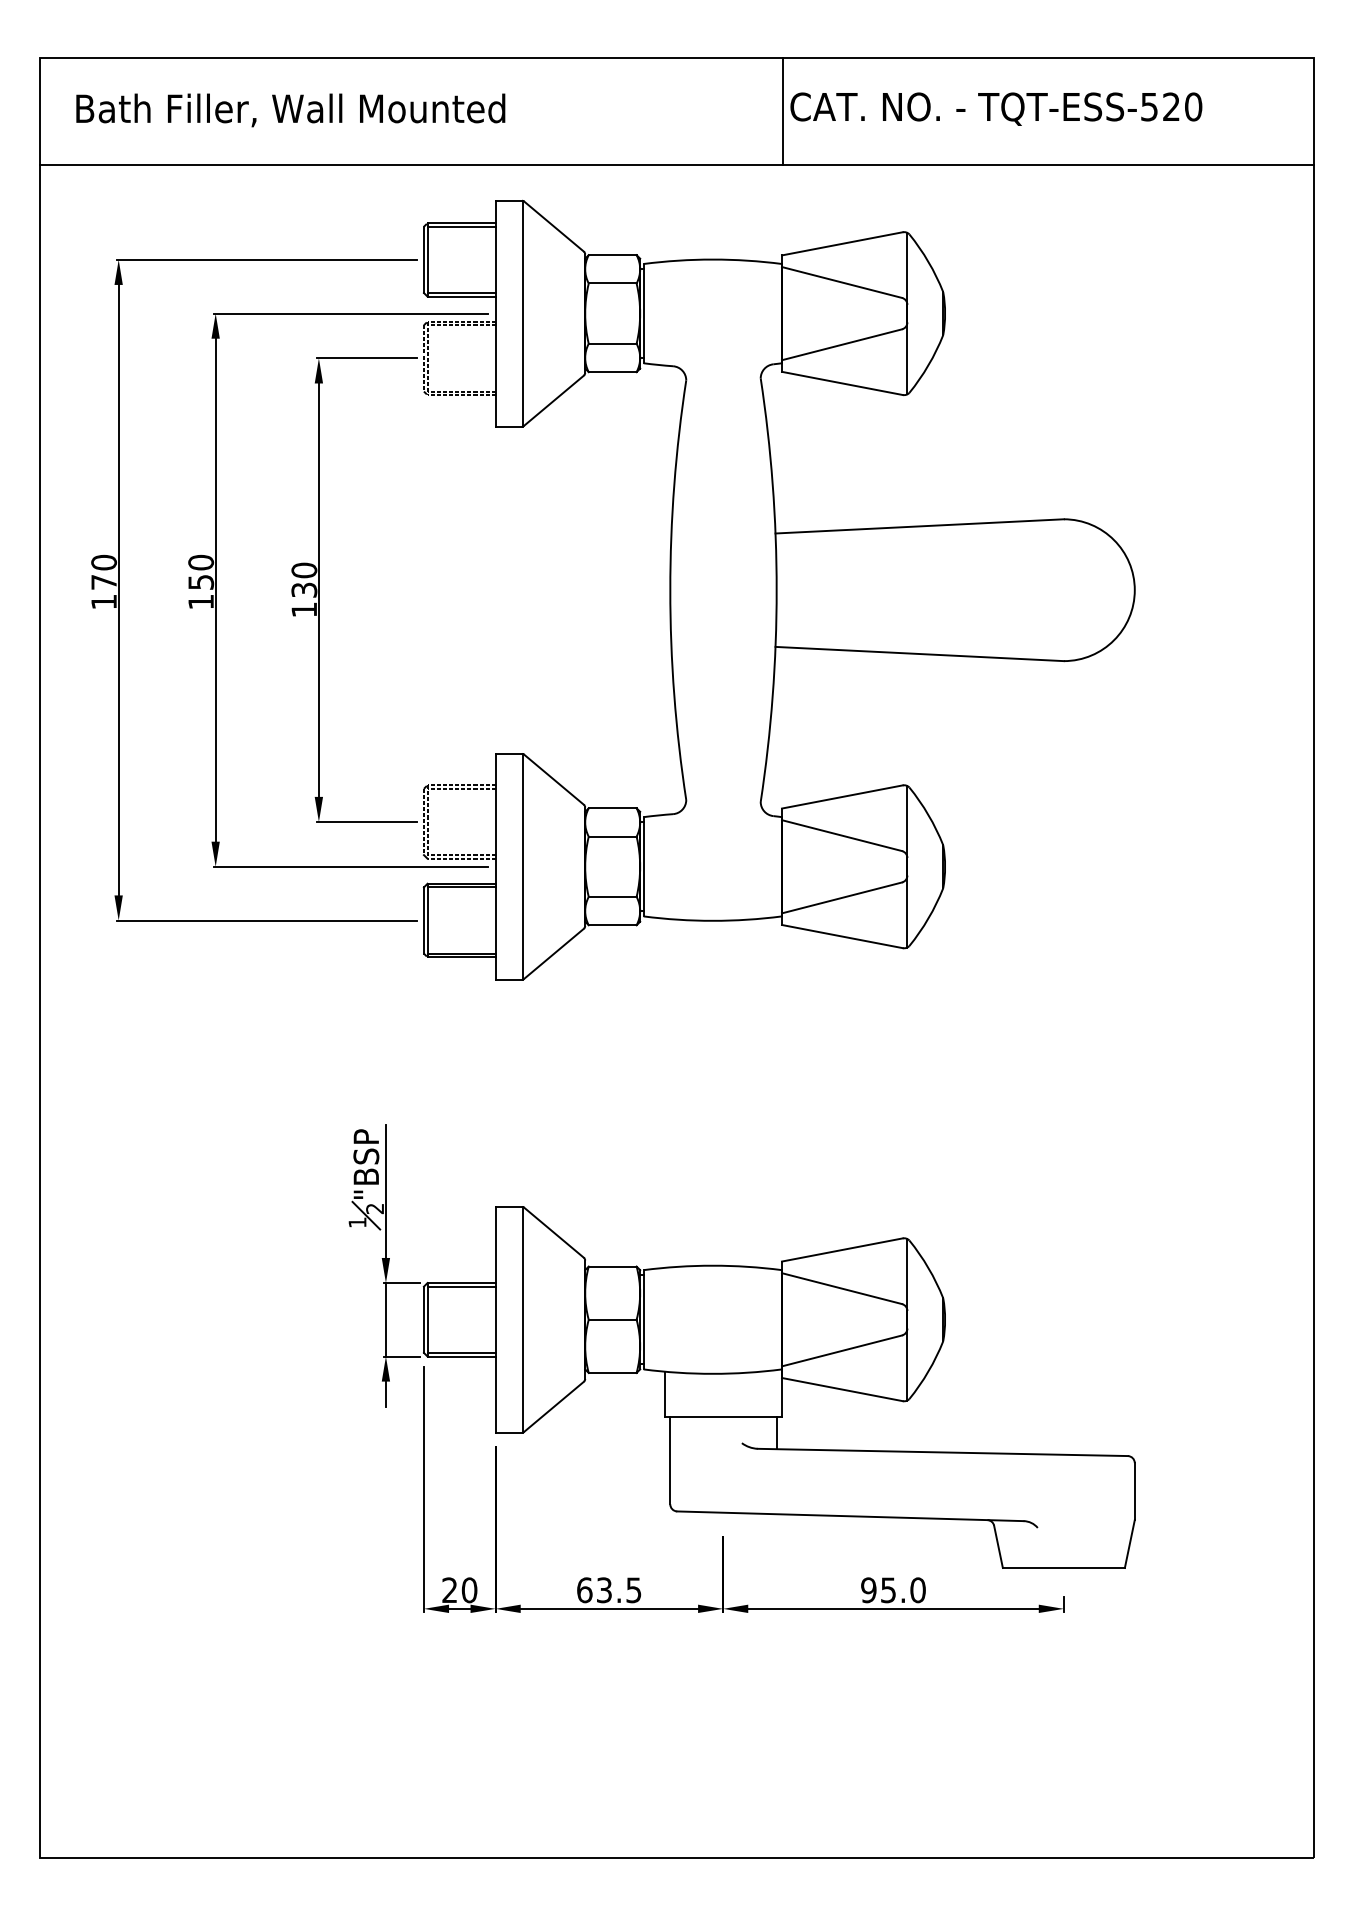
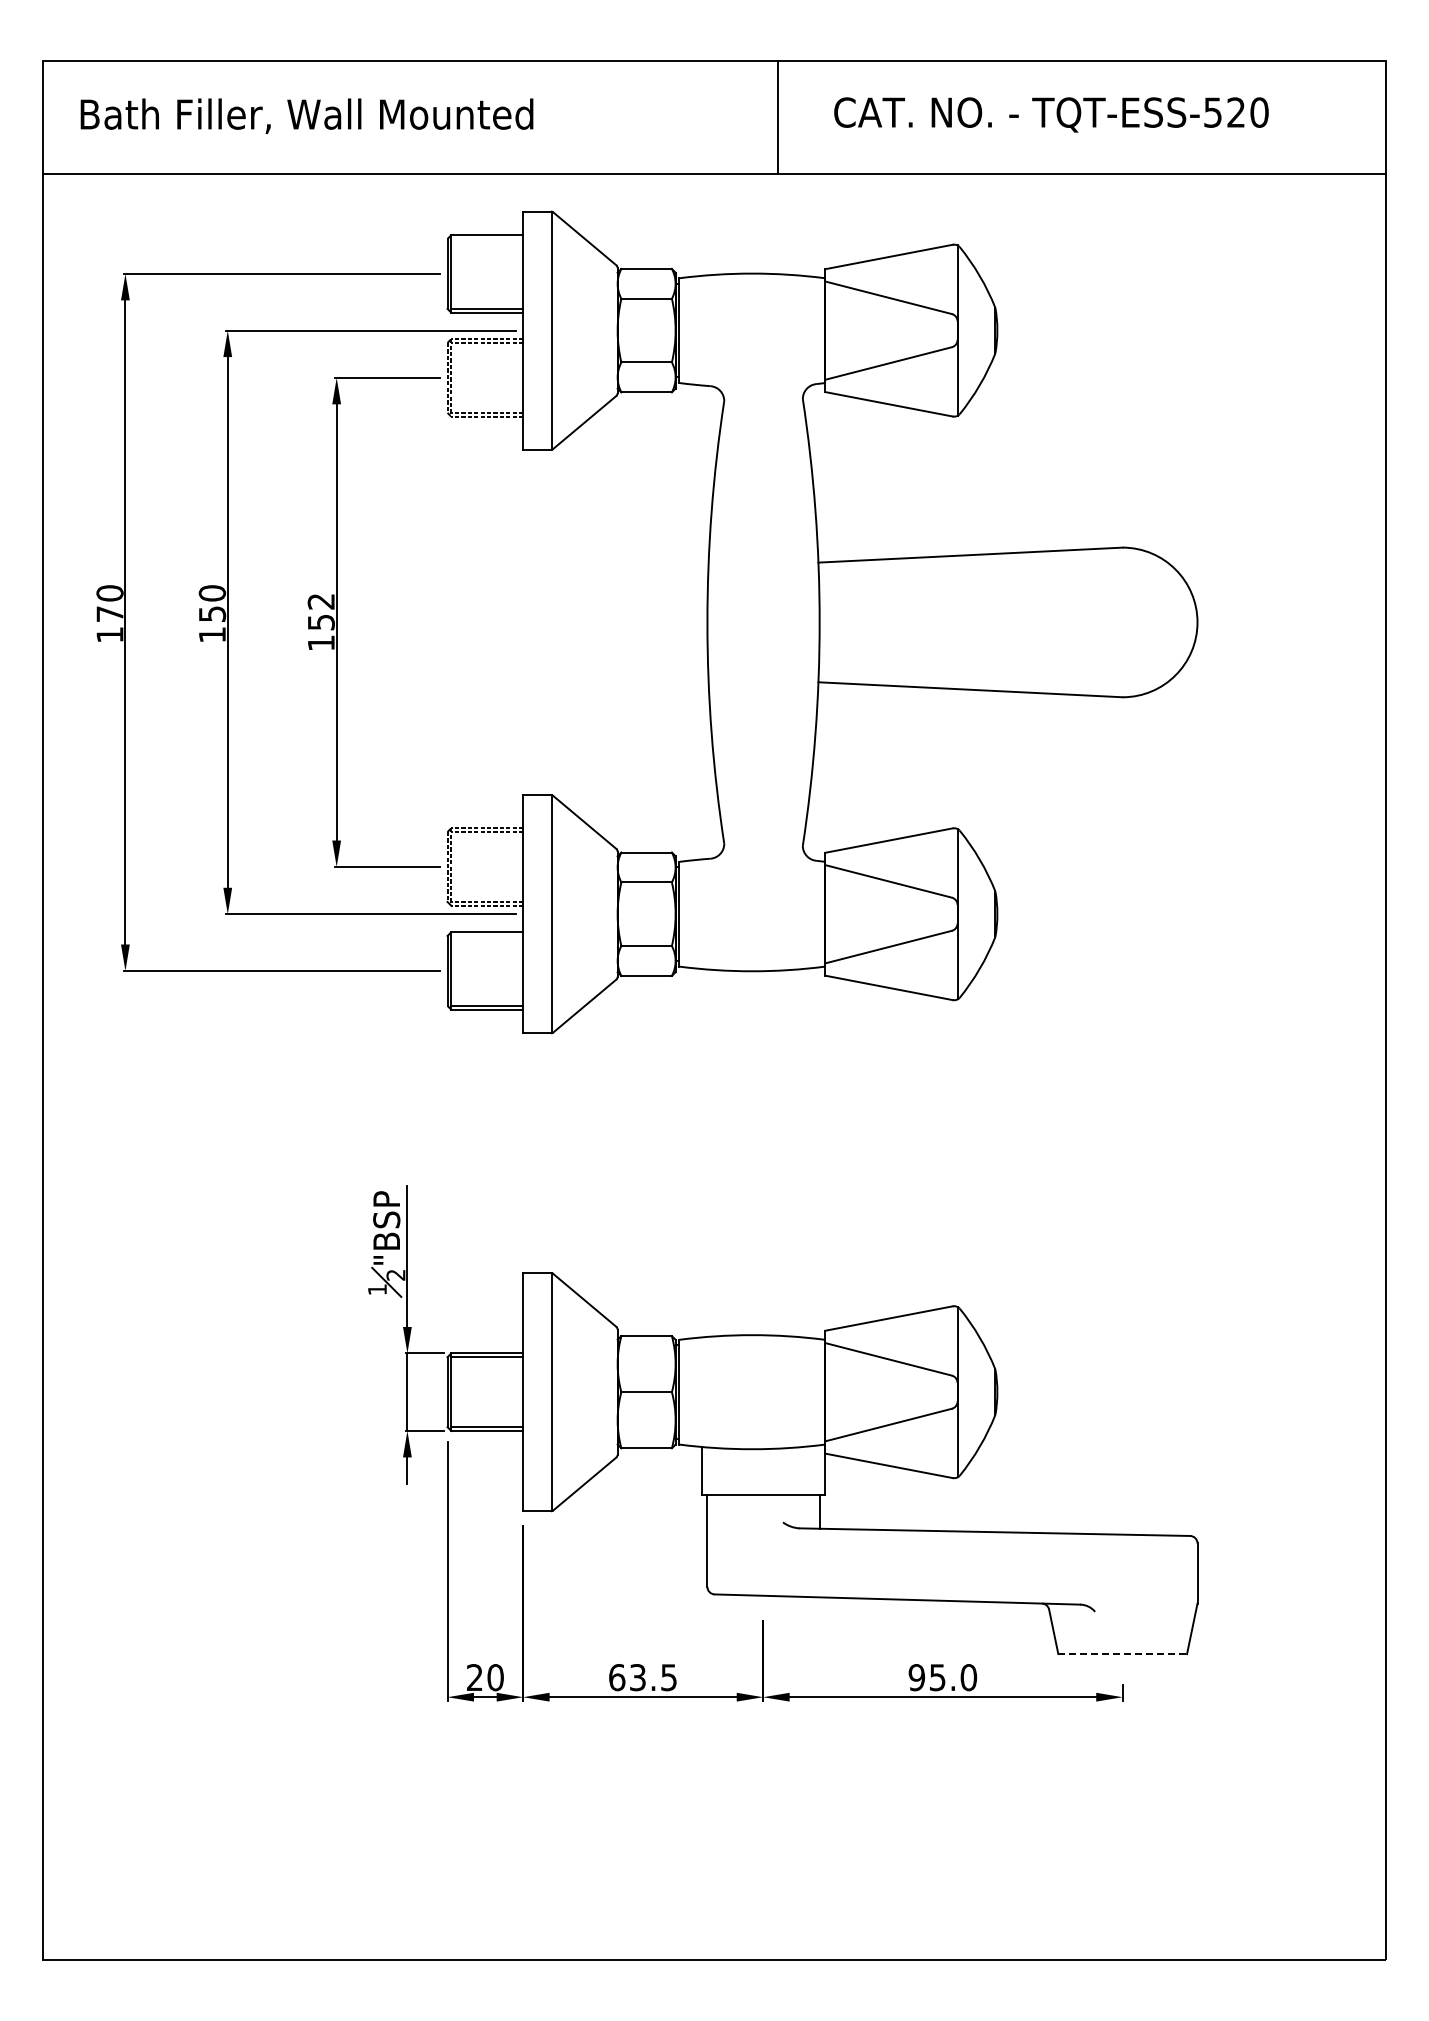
line: (783, 110) -> (777, 116), moved
line: (461, 226) -> (487, 238), removed
text: (303, 579) -> (320, 611), 130 -> 152
line: (461, 886) -> (487, 935), removed
line: (1064, 1568) -> (1123, 1654), solid -> dashed

